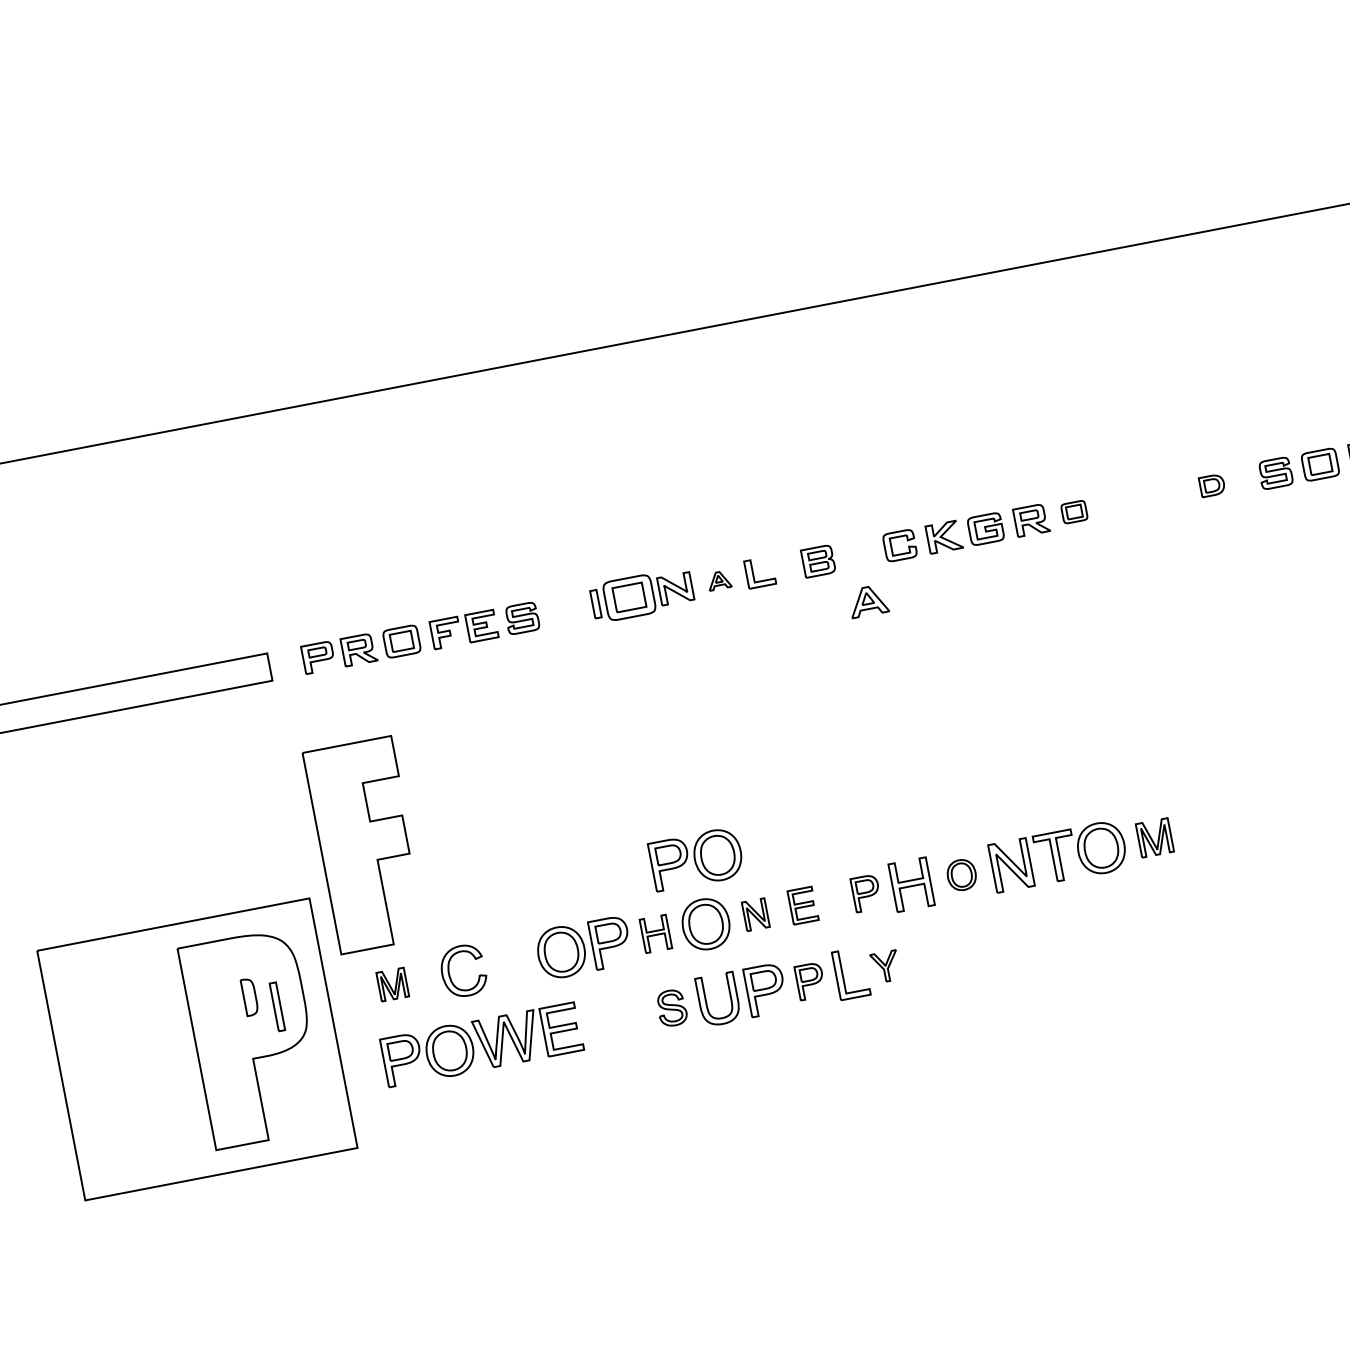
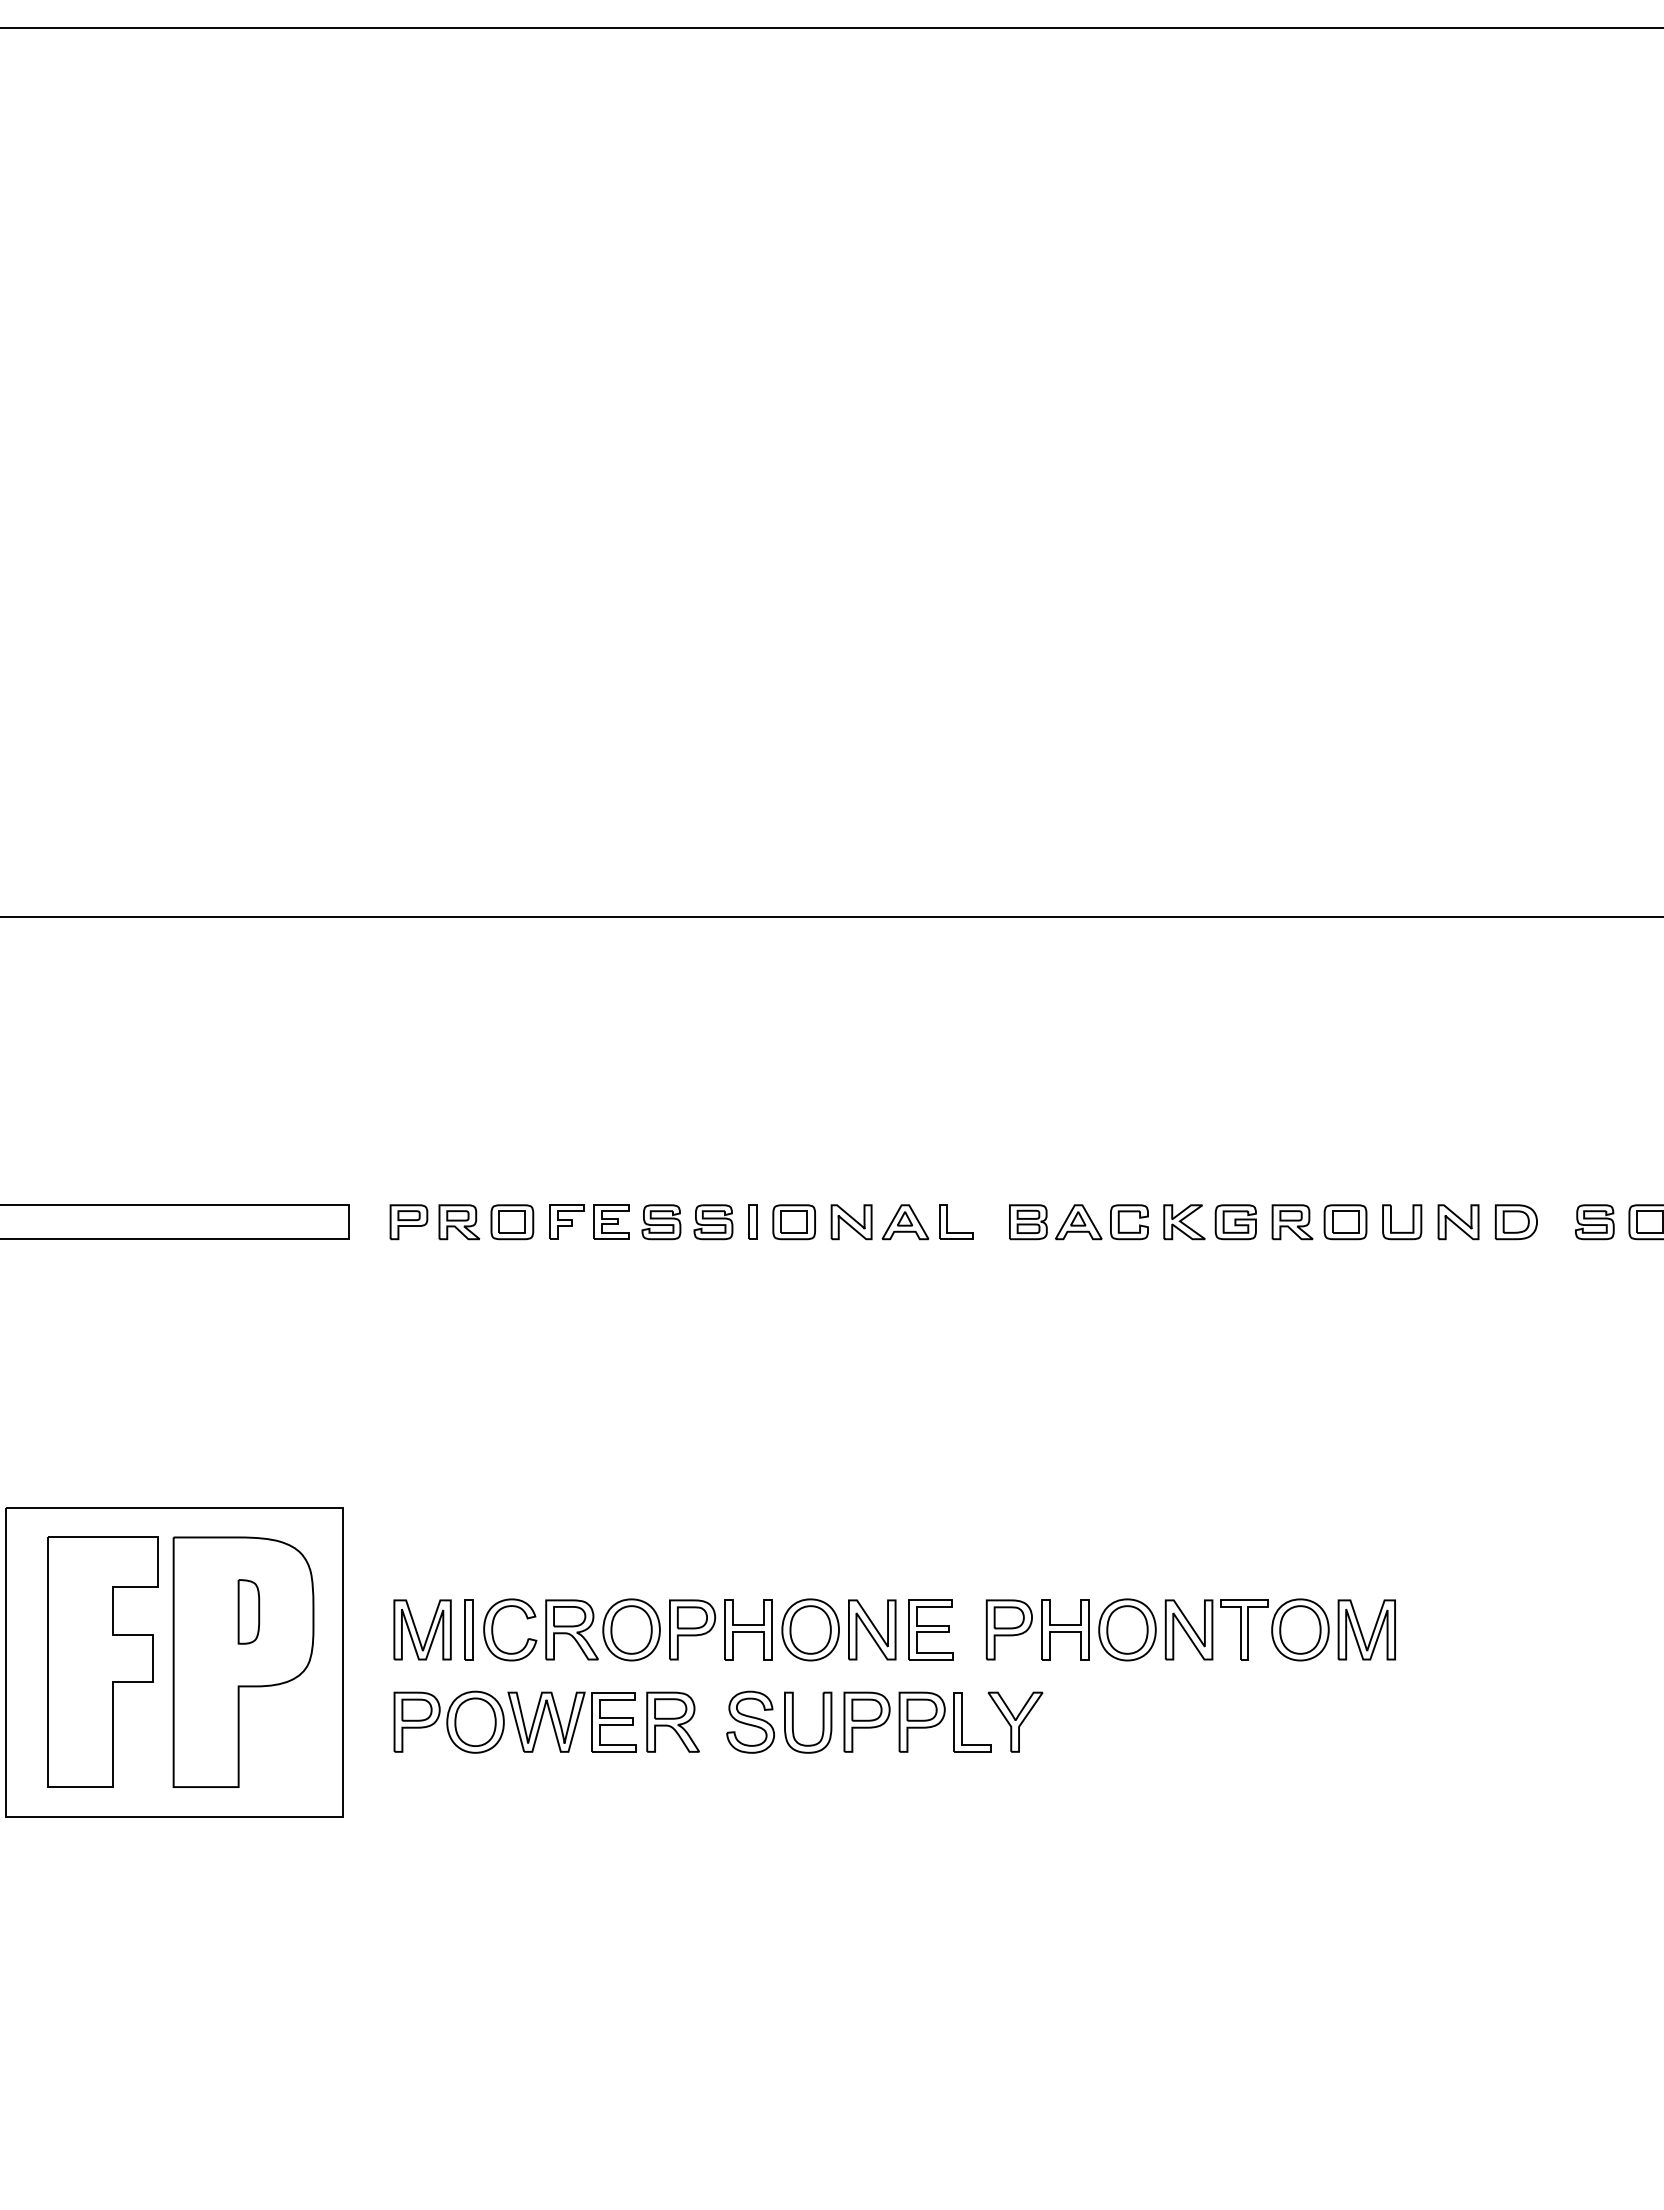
part: (1211, 485) -> (1515, 1222), size x1.43
part: (1165, 494) -> (1458, 1222), added
part: (1121, 510) -> (1402, 1231), added
part: (1074, 512) -> (1345, 1222), size x1.43
part: (719, 580) -> (905, 1222), size x1.67
part: (628, 598) -> (793, 1222), size x0.71
part: (868, 601) -> (1078, 1222), moved
part: (564, 610) -> (713, 1222), added
part: (1154, 837) -> (1366, 1629), size x1.43
part: (365, 844) -> (102, 1661), moved
part: (695, 858) -> (813, 1549), removed
part: (961, 874) -> (1127, 1629), size x1.67
part: (865, 893) -> (1008, 1629), size x1.43
part: (802, 905) -> (930, 1629), size x1.43
part: (755, 914) -> (872, 1629), size x1.67
part: (655, 933) -> (748, 1629), size x1.43
part: (512, 961) -> (571, 1629), added
part: (885, 966) -> (1015, 1721), size x1.67
part: (809, 980) -> (921, 1721), size x1.43
part: (392, 984) -> (422, 1629), size x1.67
part: (249, 996) -> (248, 1611), size x1.43
part: (277, 1006) -> (468, 1629), moved
part: (671, 1007) -> (750, 1721), size x1.43
part: (608, 1019) -> (672, 1721), added

